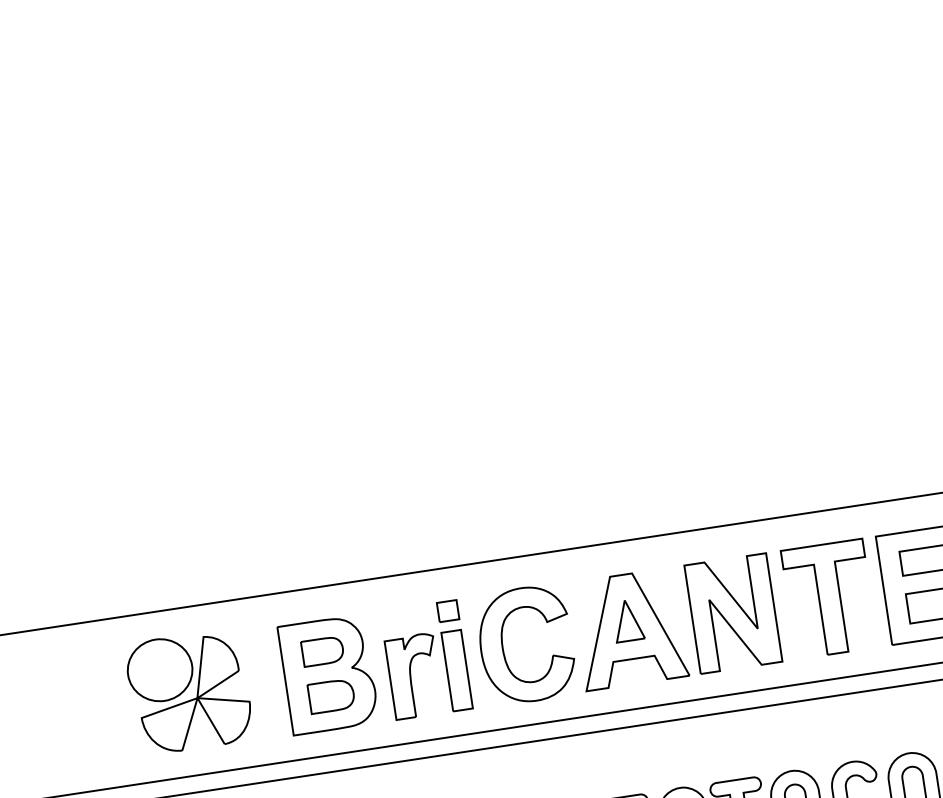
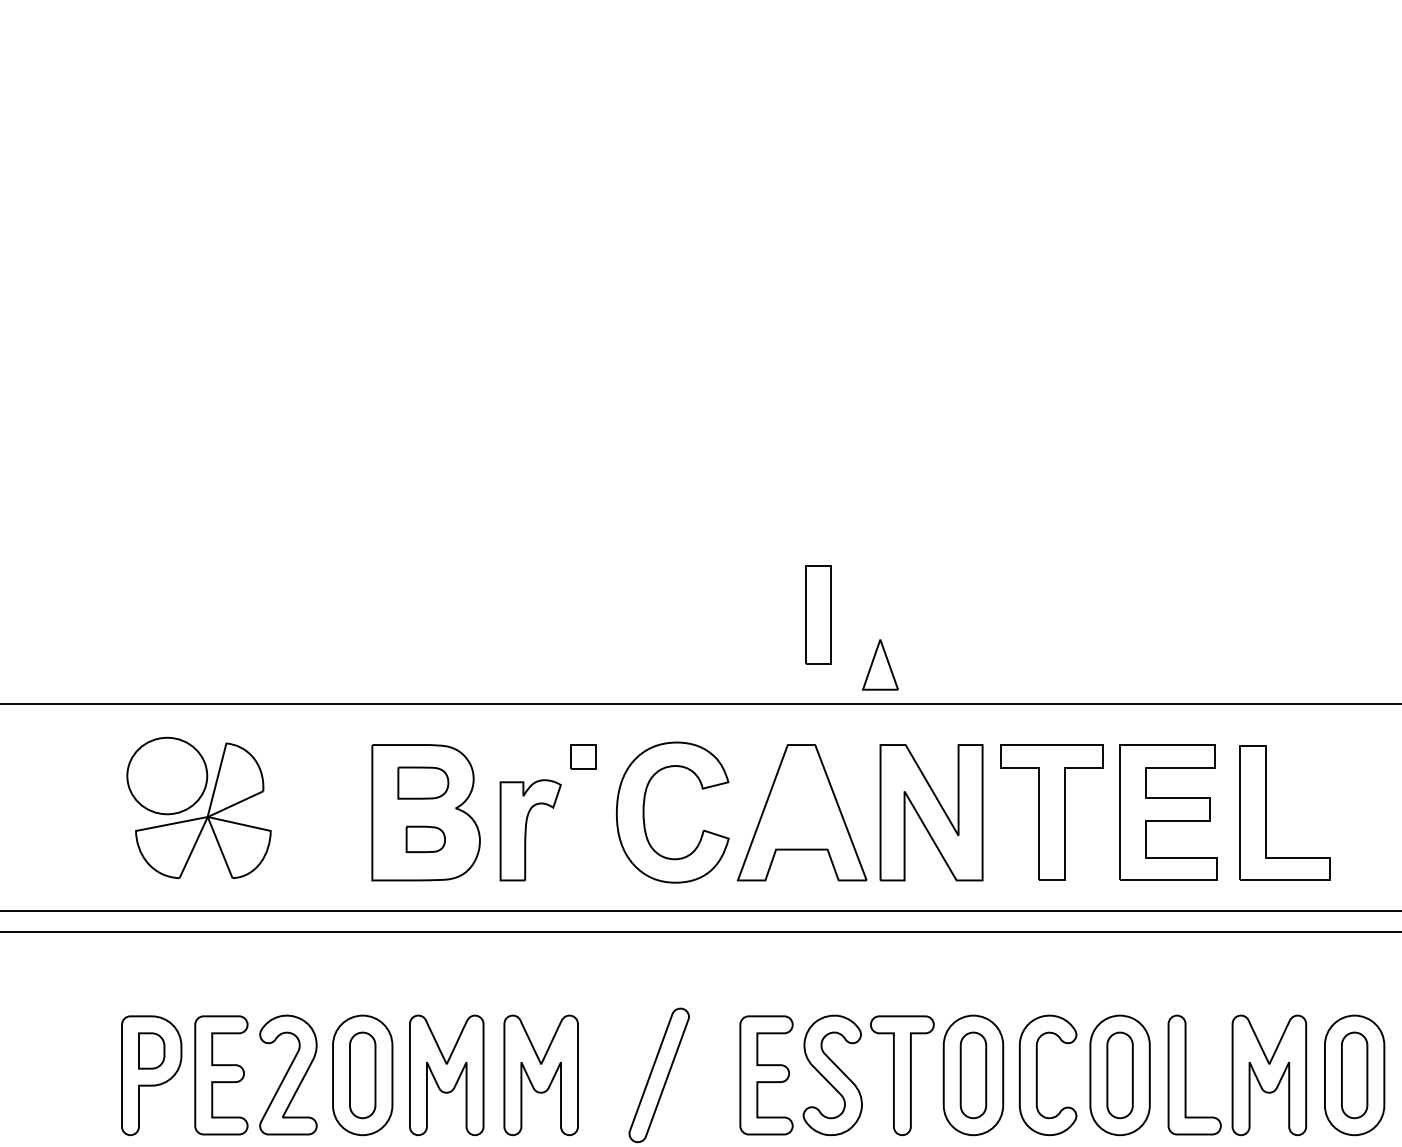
part: (627, 620) -> (879, 664), moved
part: (456, 670) -> (818, 614), moved
part: (188, 691) -> (198, 807), moved
part: (331, 696) -> (425, 839), size x0.7

